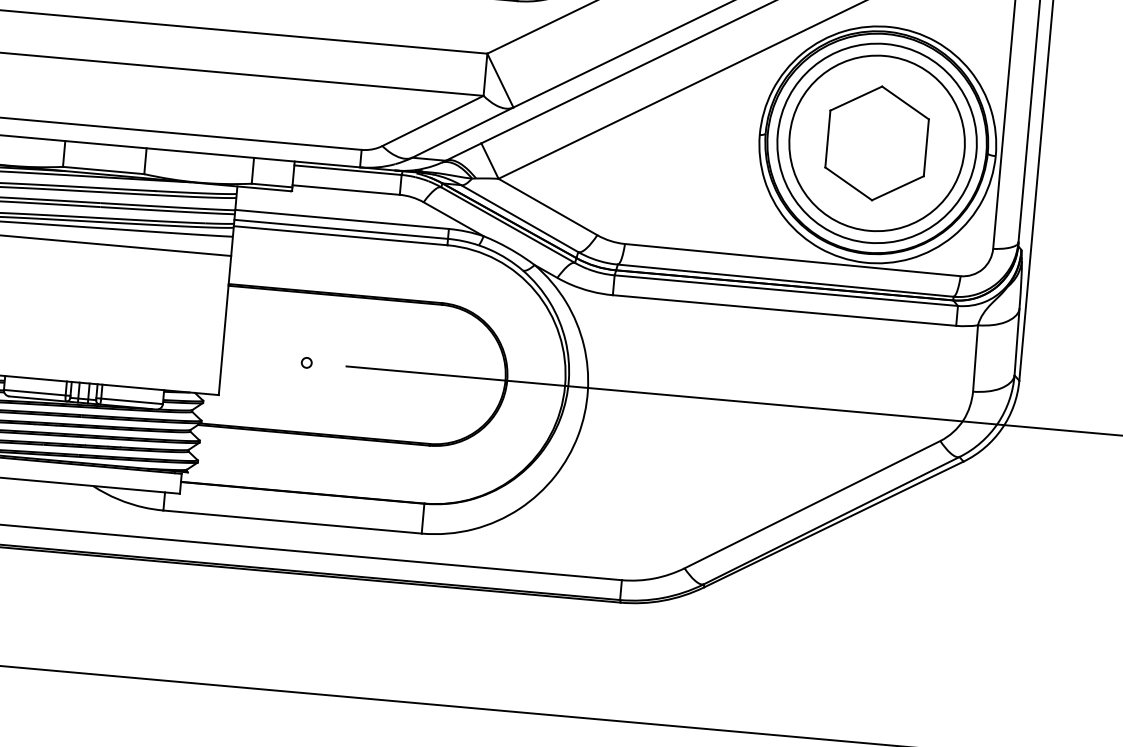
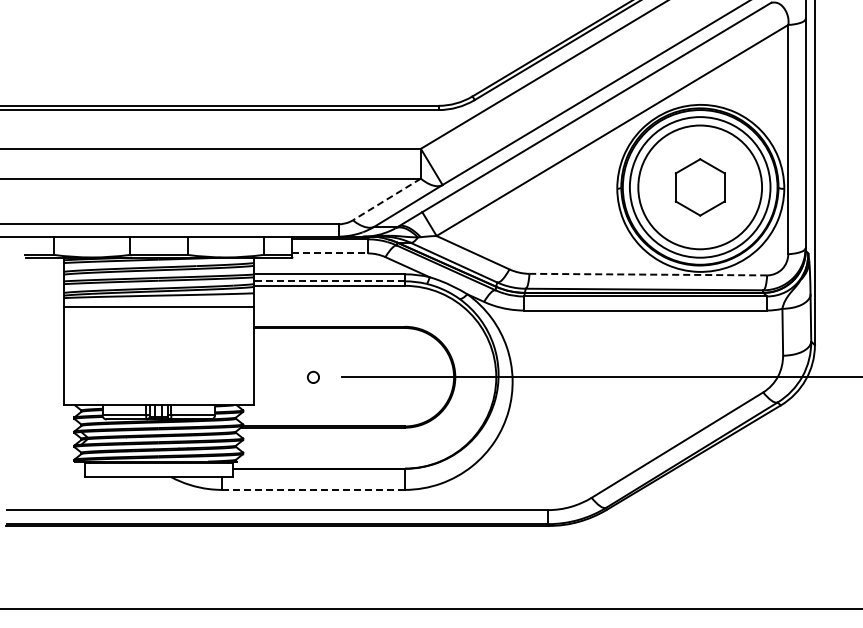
line: (432, 120) -> (386, 199), solid -> dashed
part: (877, 143) -> (700, 187), size x0.7
line: (346, 190) -> (330, 253), solid -> dashed
line: (341, 229) -> (329, 281), solid -> dashed
line: (793, 259) -> (648, 274), solid -> dashed
circle: (306, 361) -> (313, 376), size x1.6
line: (291, 521) -> (312, 489), solid -> dashed

